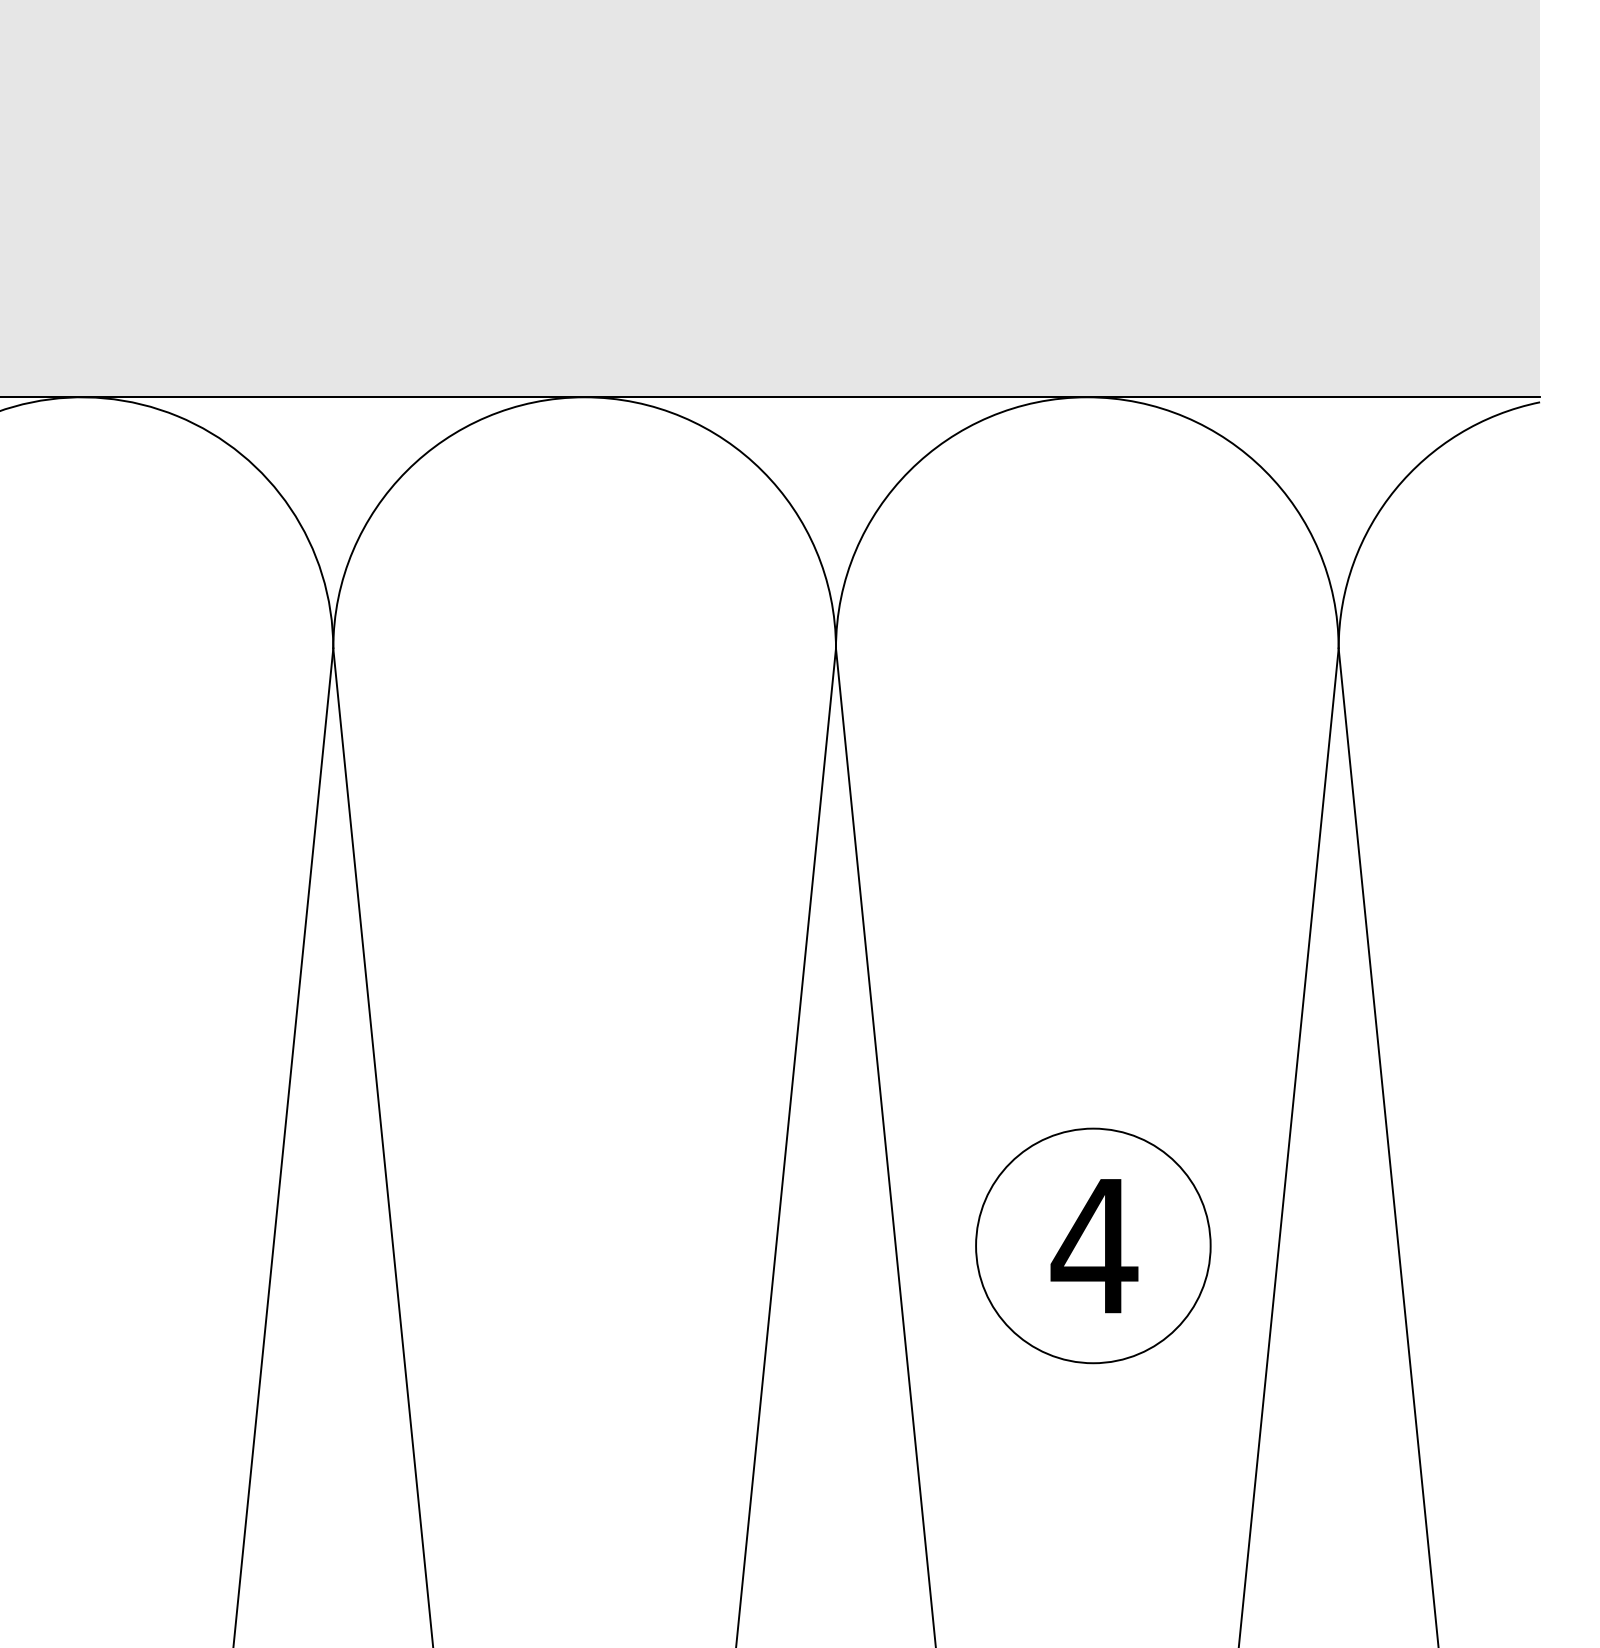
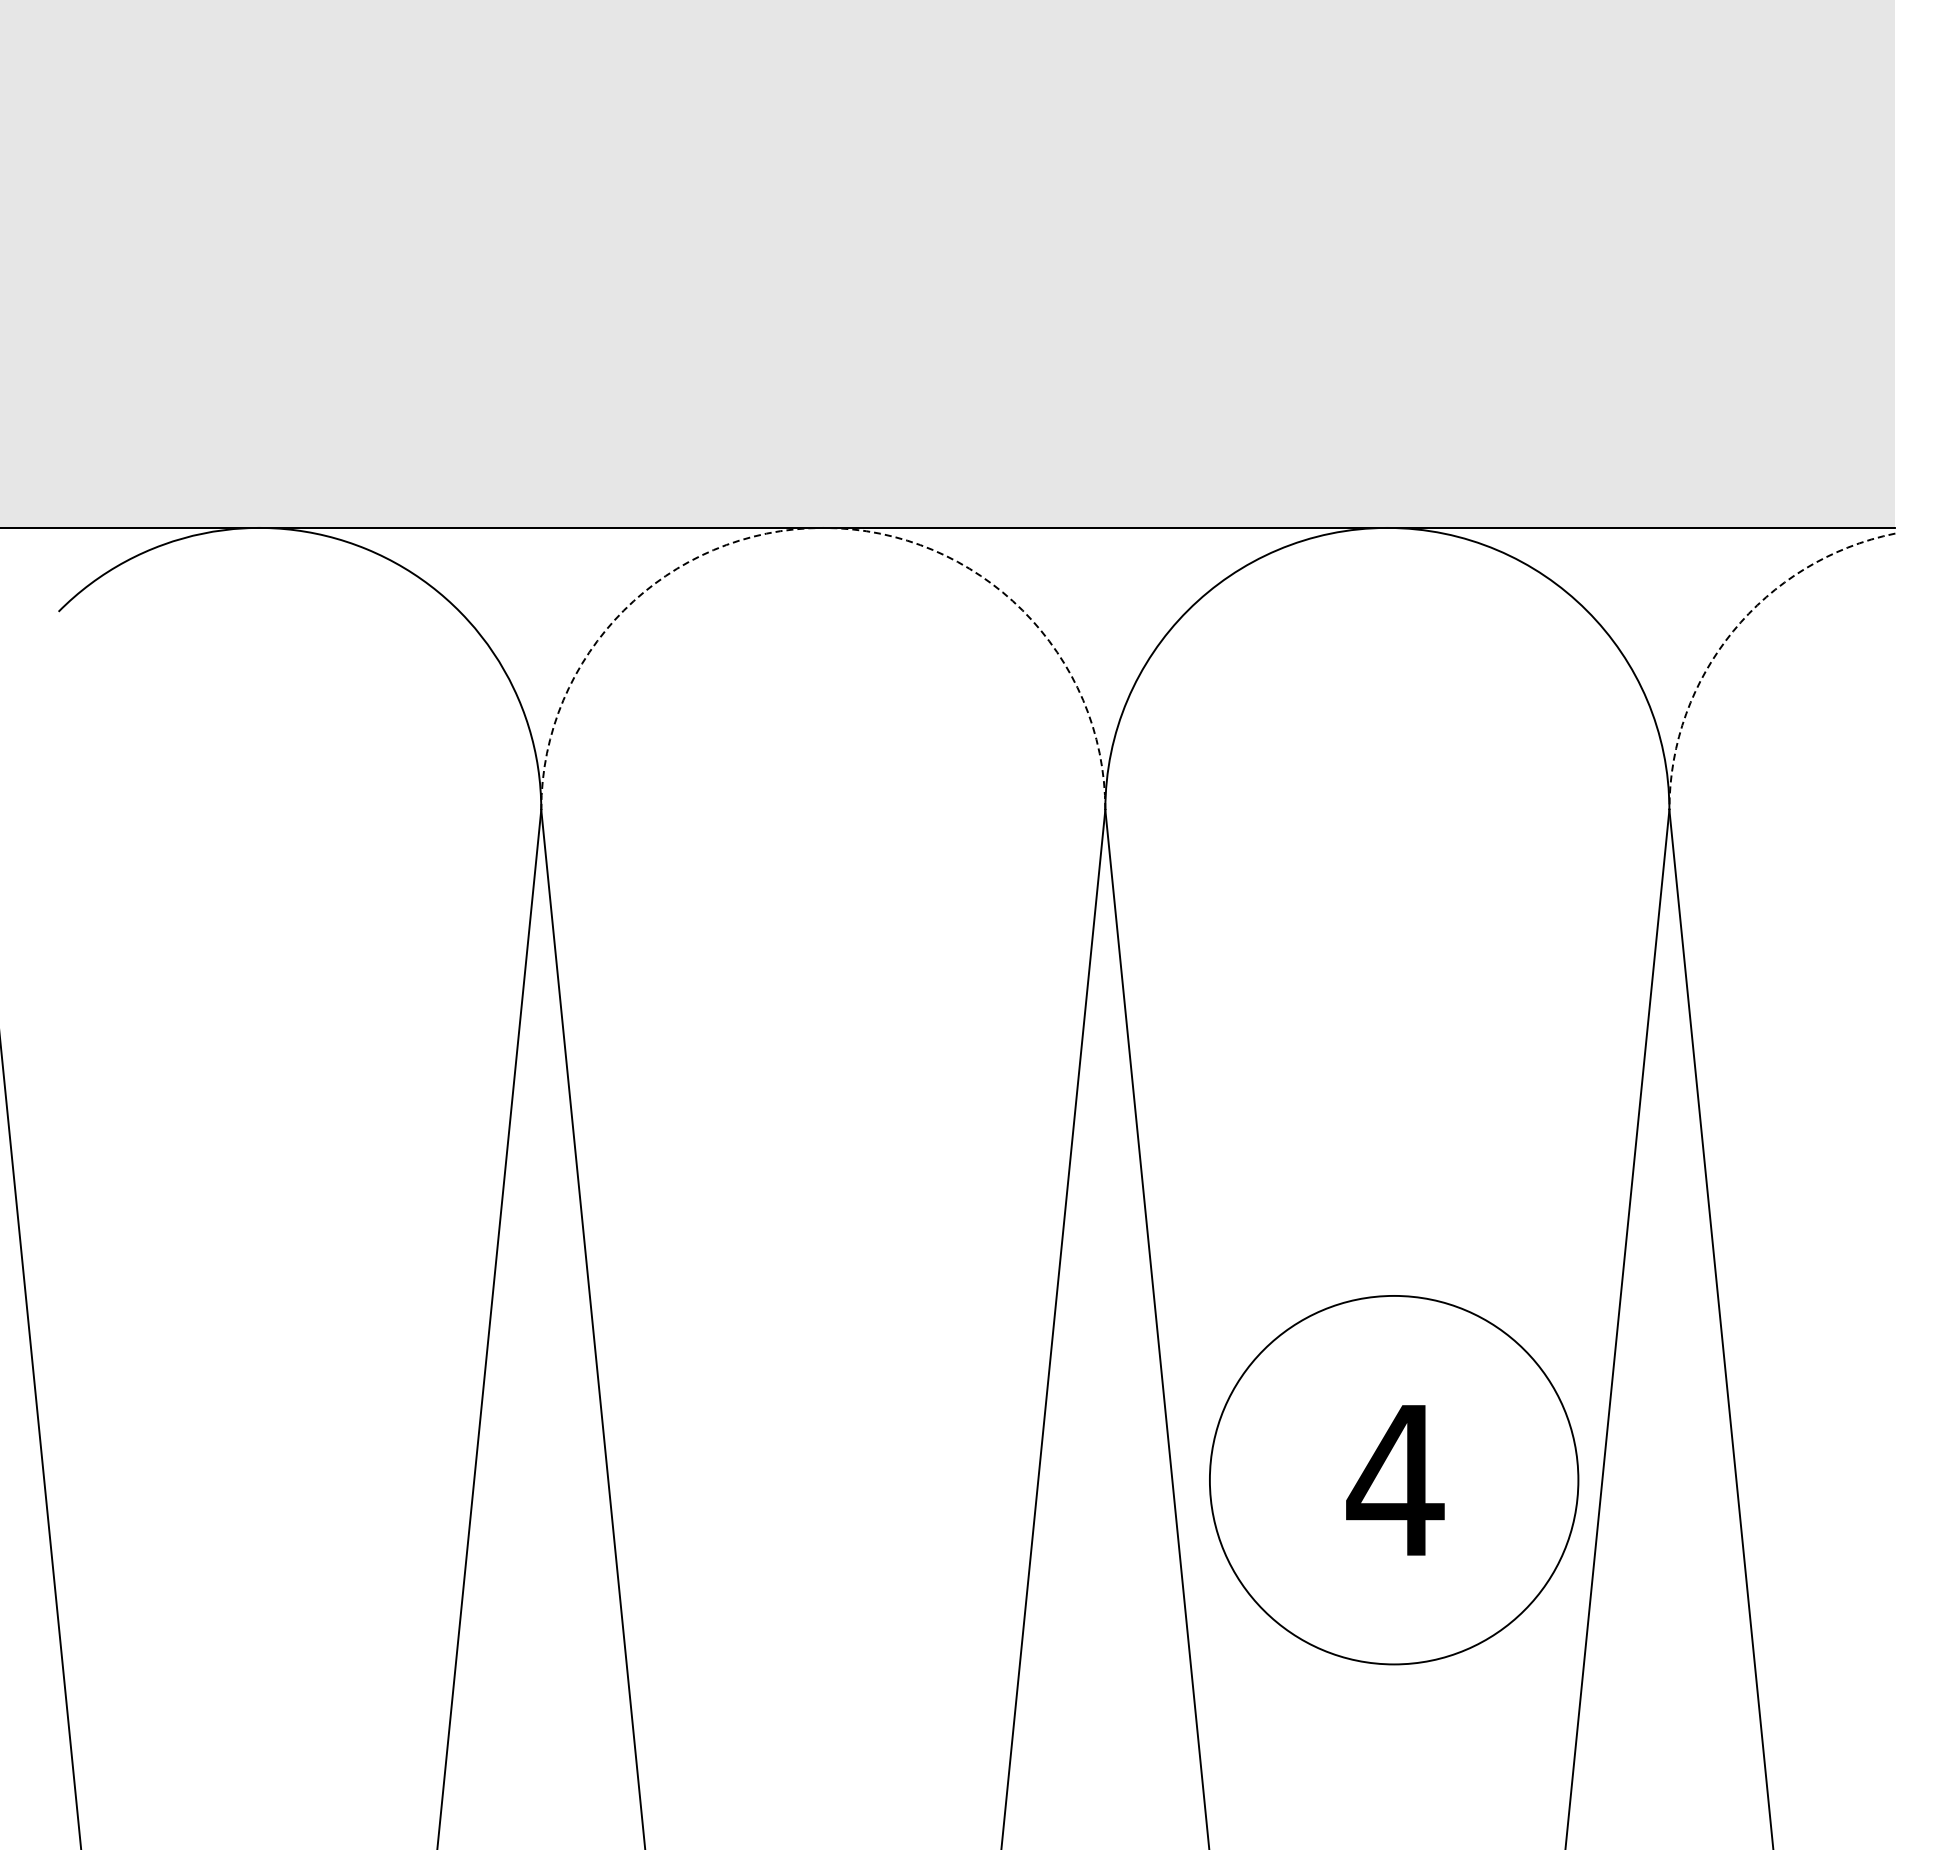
arc: (584, 396) -> (823, 527), solid -> dashed
arc: (1395, 489) -> (1733, 631), solid -> dashed
circle: (1092, 1245) -> (1393, 1479), size x1.4

